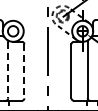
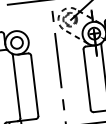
line: (8, 70) -> (16, 87), dashed -> solid
line: (24, 71) -> (34, 86), dashed -> solid

